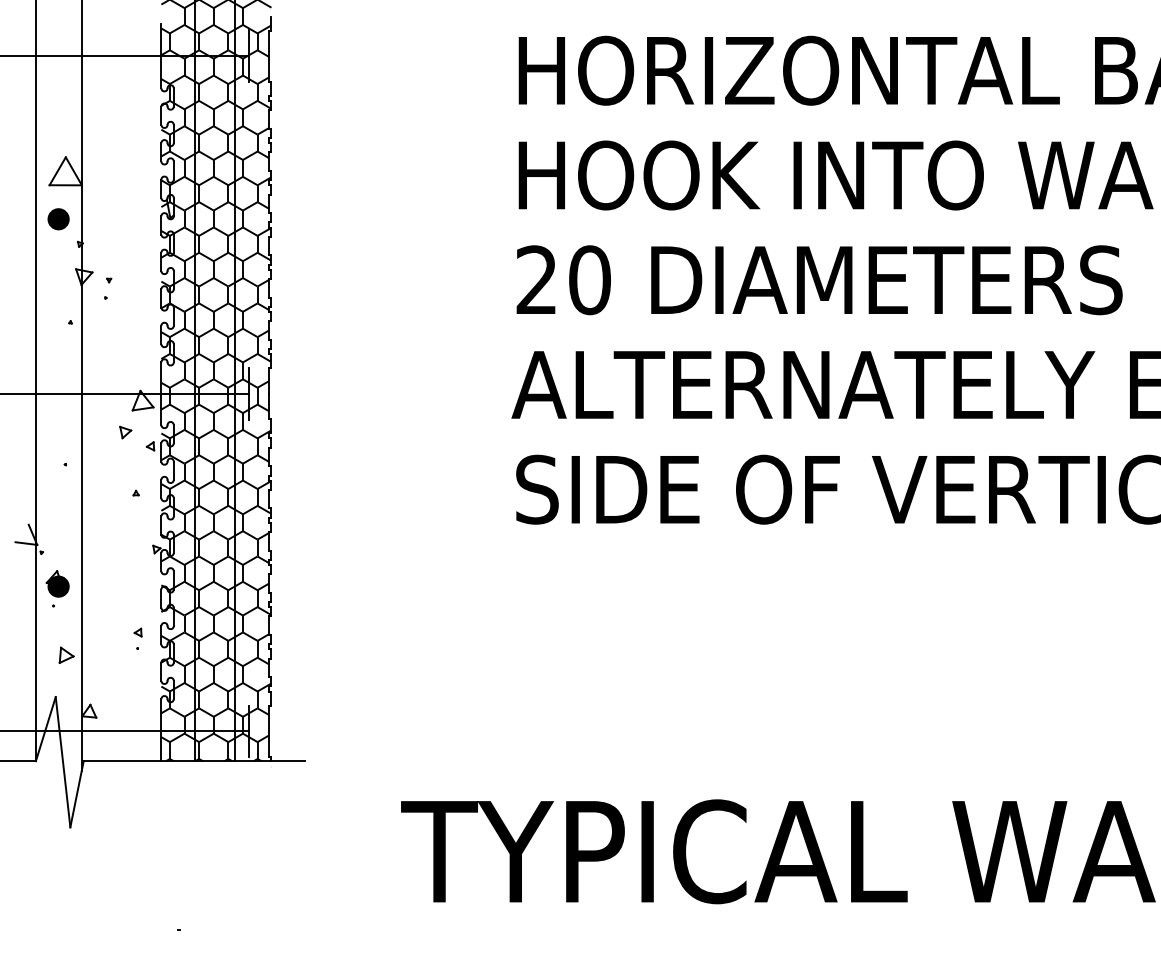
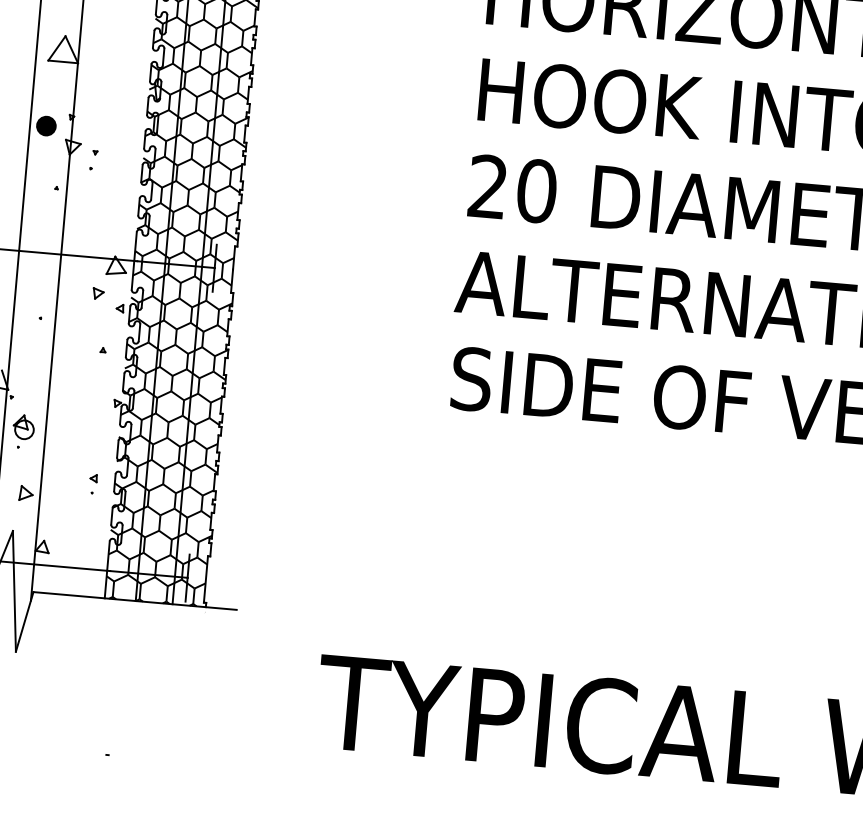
part: (58, 219) -> (46, 126), moved
fill: (58, 586) -> (24, 429), removed

